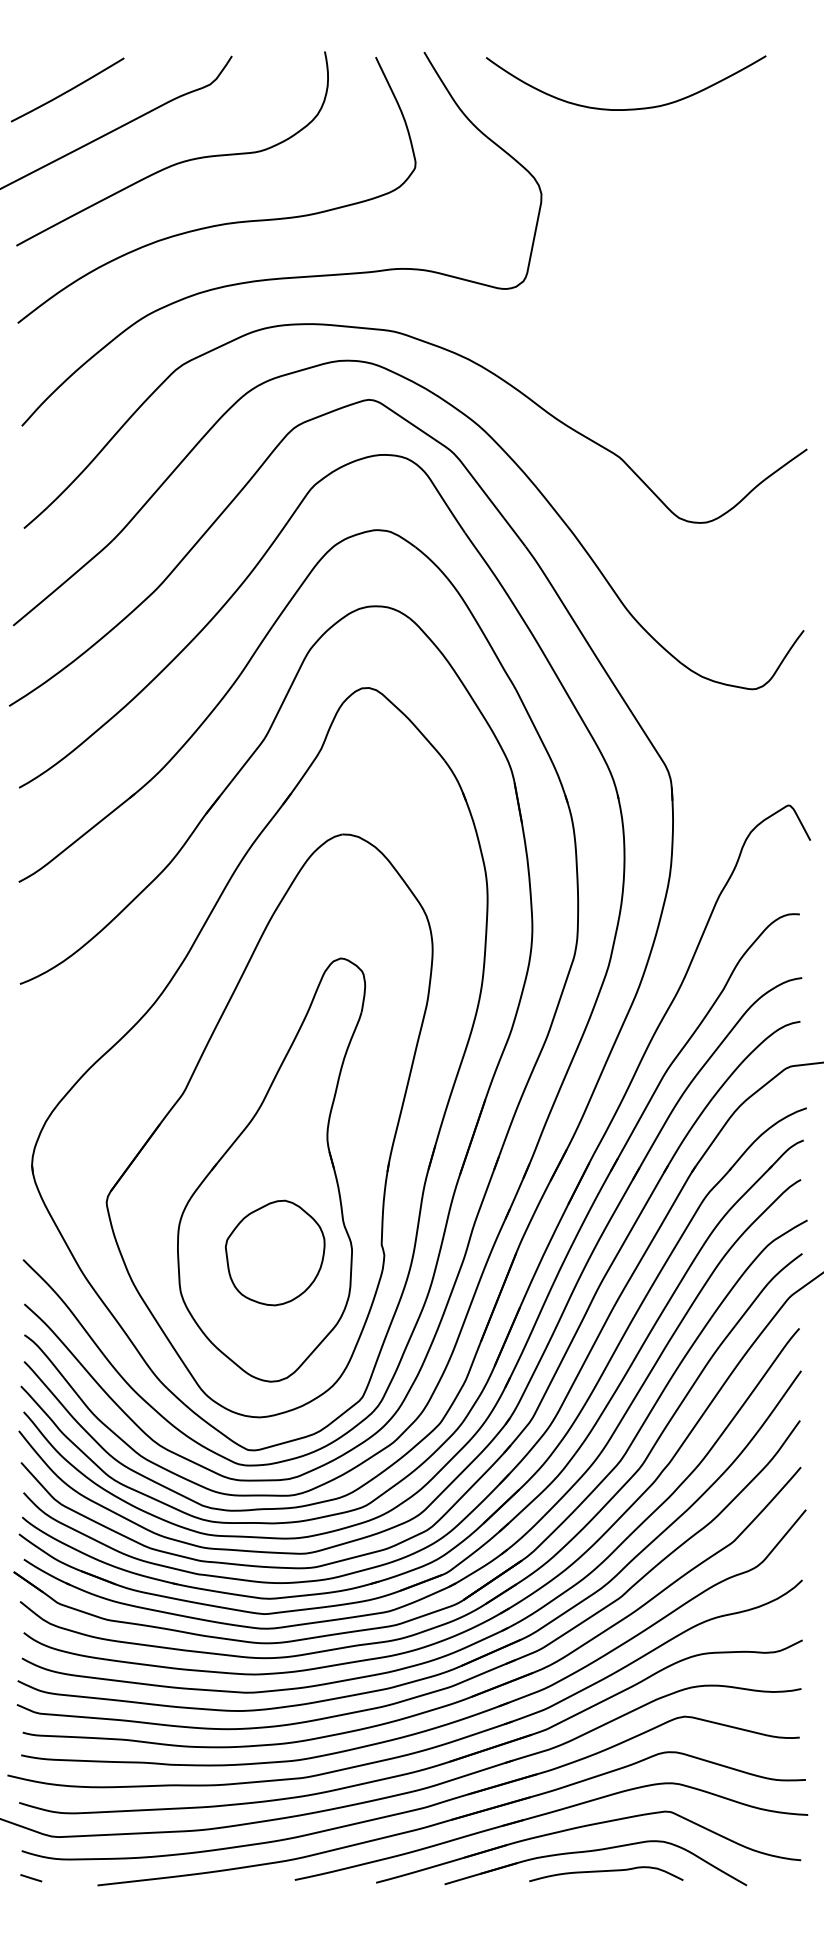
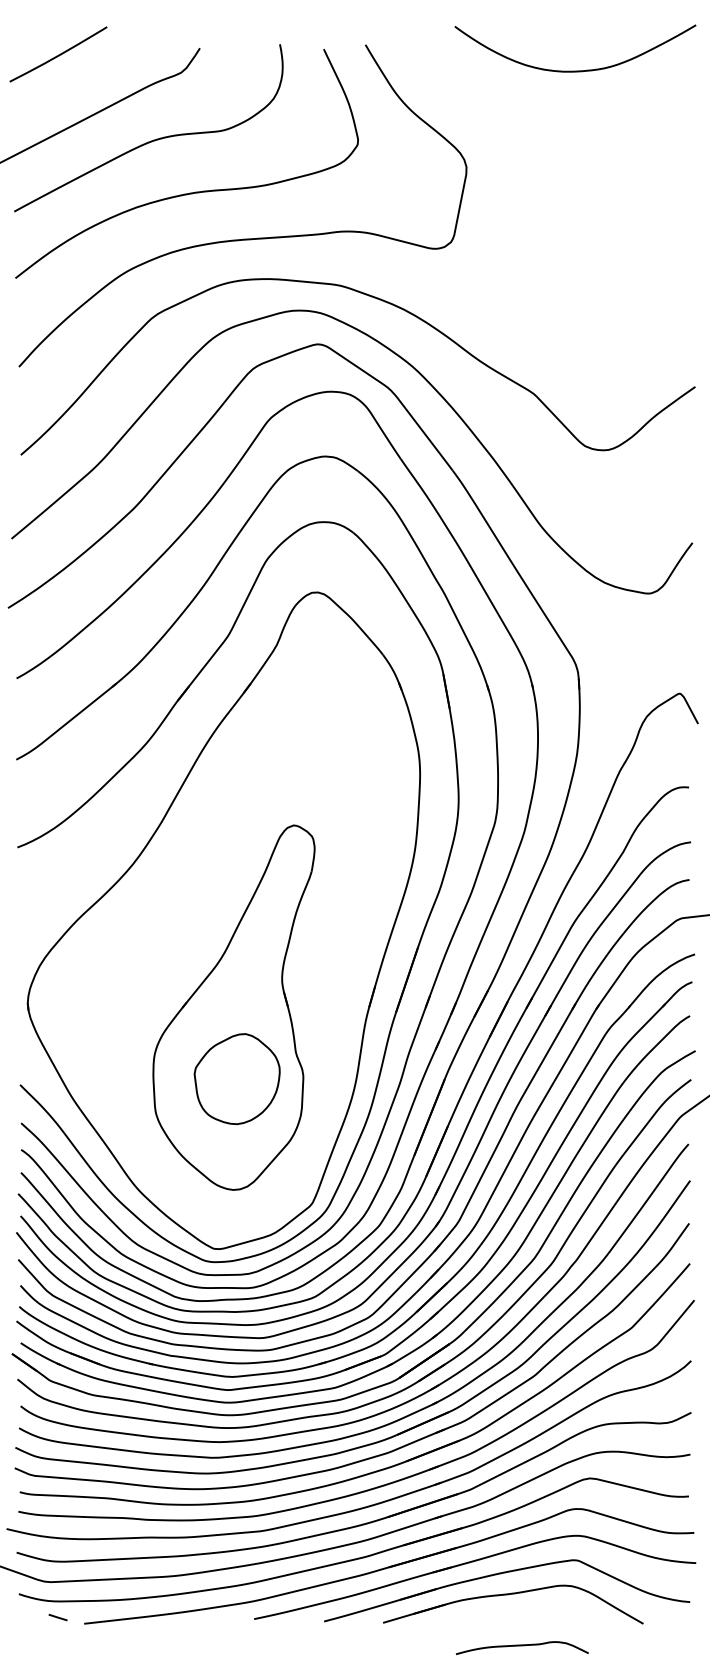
curve: (67, 90) -> (58, 54), moved
curve: (626, 108) -> (575, 70), moved
part: (269, 1125) -> (232, 969), removed
curve: (606, 1872) -> (522, 1646), moved
line: (30, 1878) -> (57, 1617), moved

